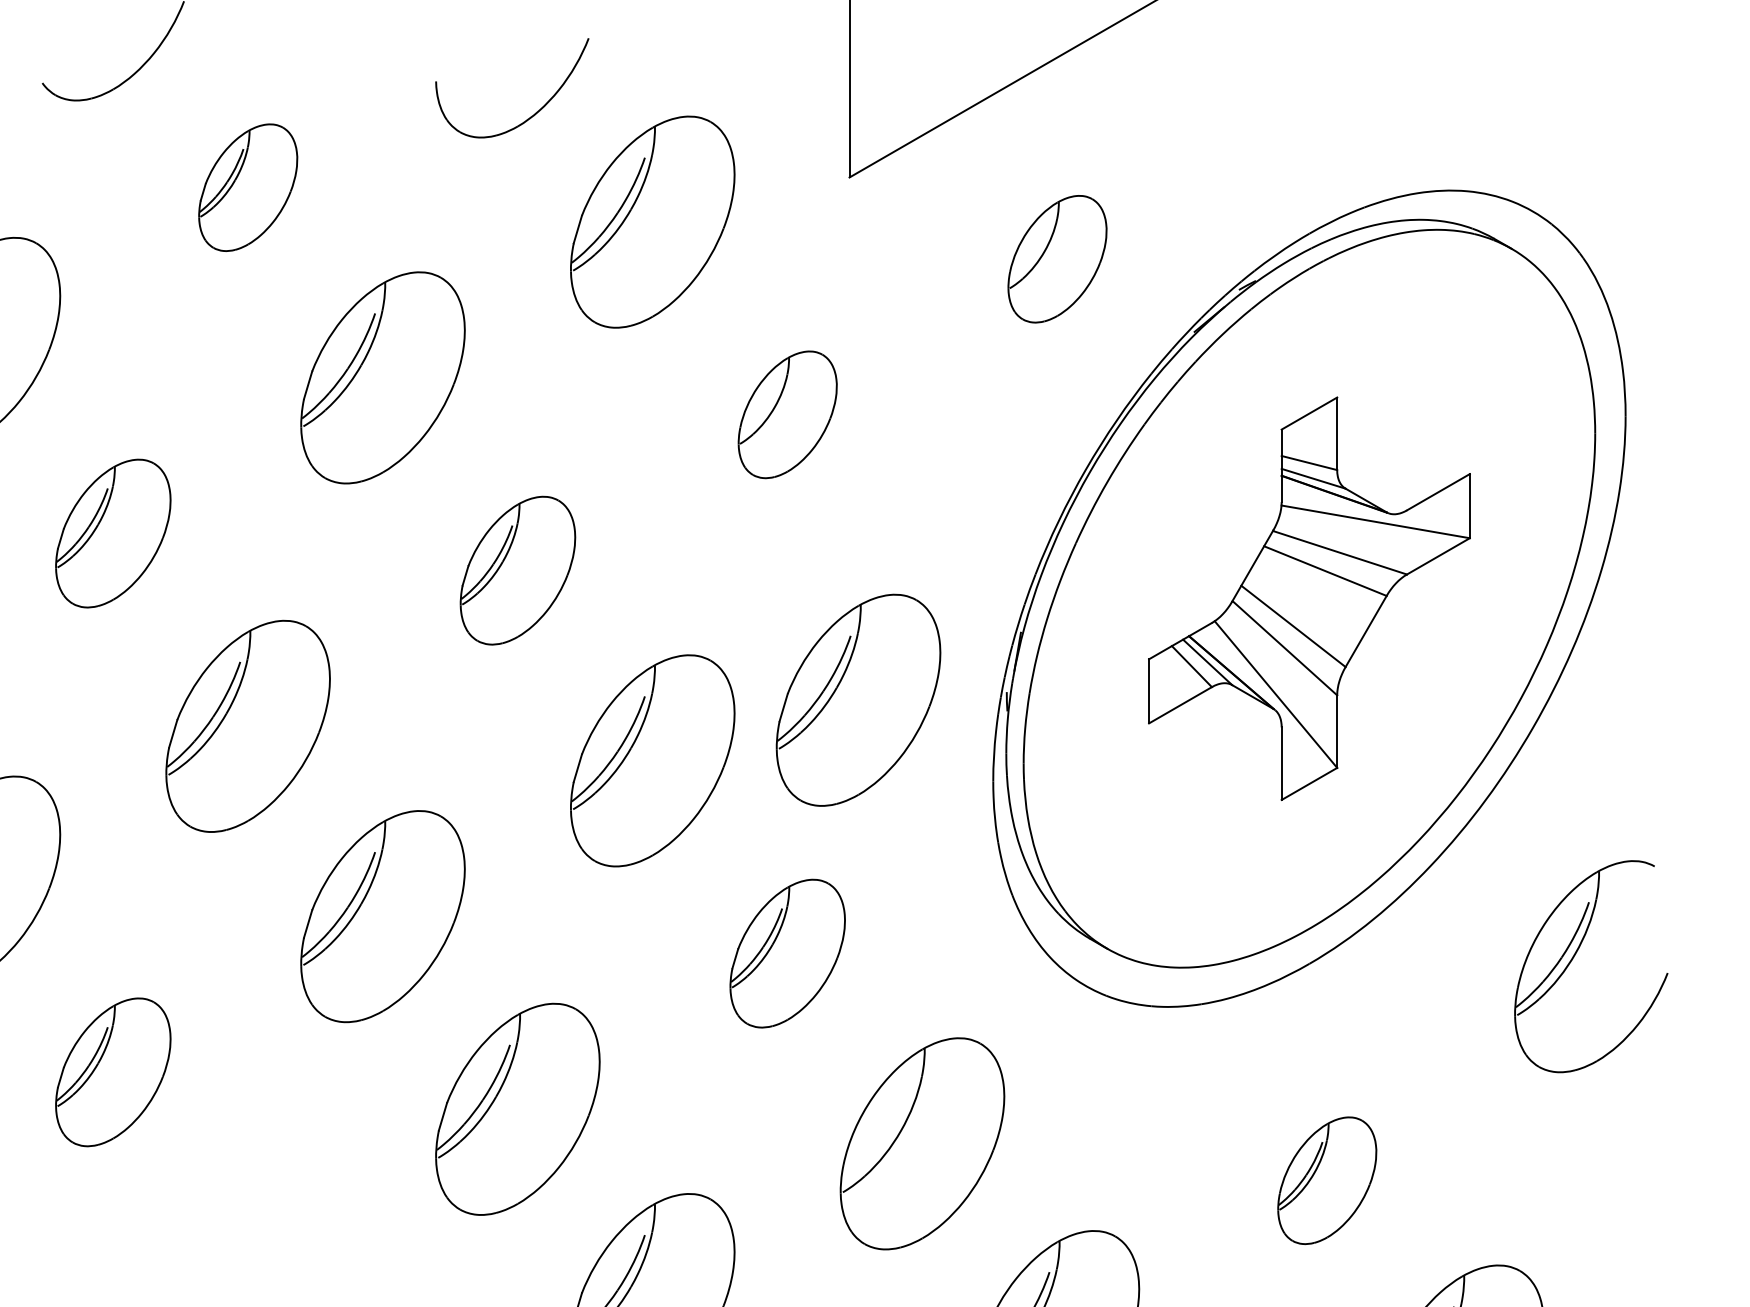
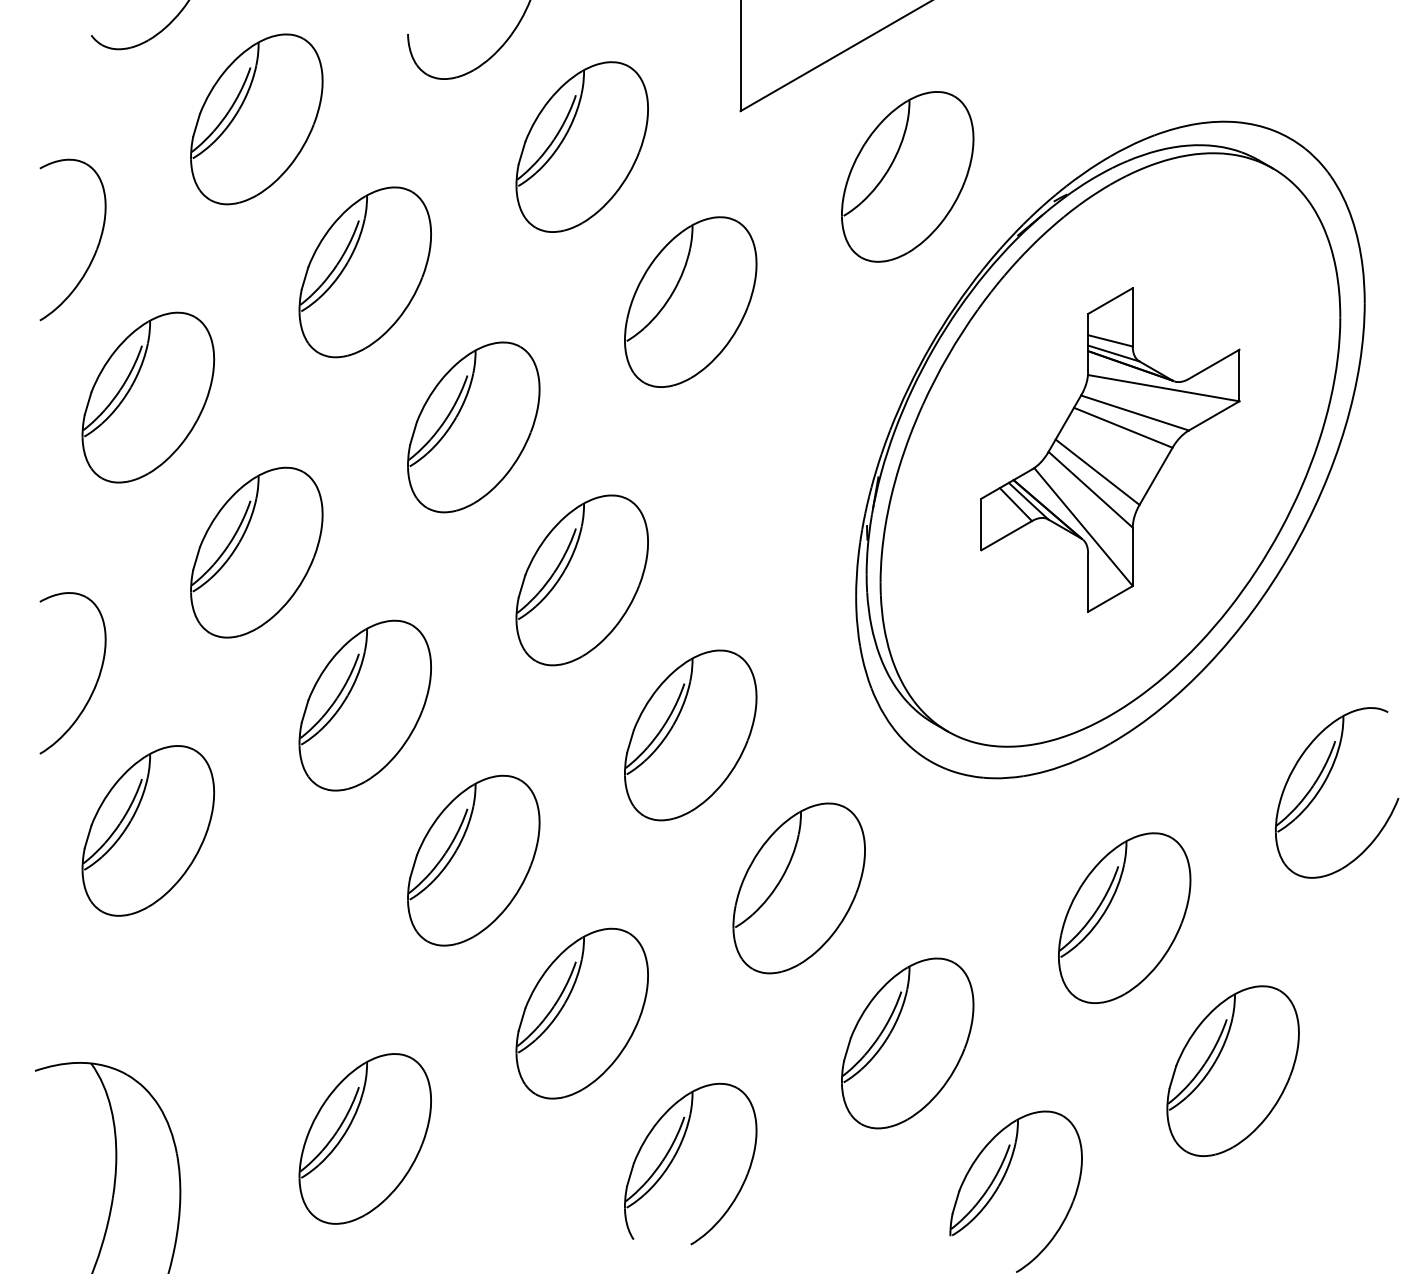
part: (247, 187) -> (256, 119), size x1.67
part: (1057, 258) -> (907, 176), size x1.67
part: (787, 414) -> (690, 301), size x1.67
part: (113, 533) -> (148, 397), size x1.43
part: (517, 570) -> (473, 427), size x1.43
part: (858, 700) -> (747, 531), removed
part: (787, 953) -> (690, 735), size x1.43
part: (1574, 958) -> (1323, 786), moved
part: (113, 1071) -> (148, 830), size x1.43
part: (1326, 1179) -> (1124, 917), size x1.67

